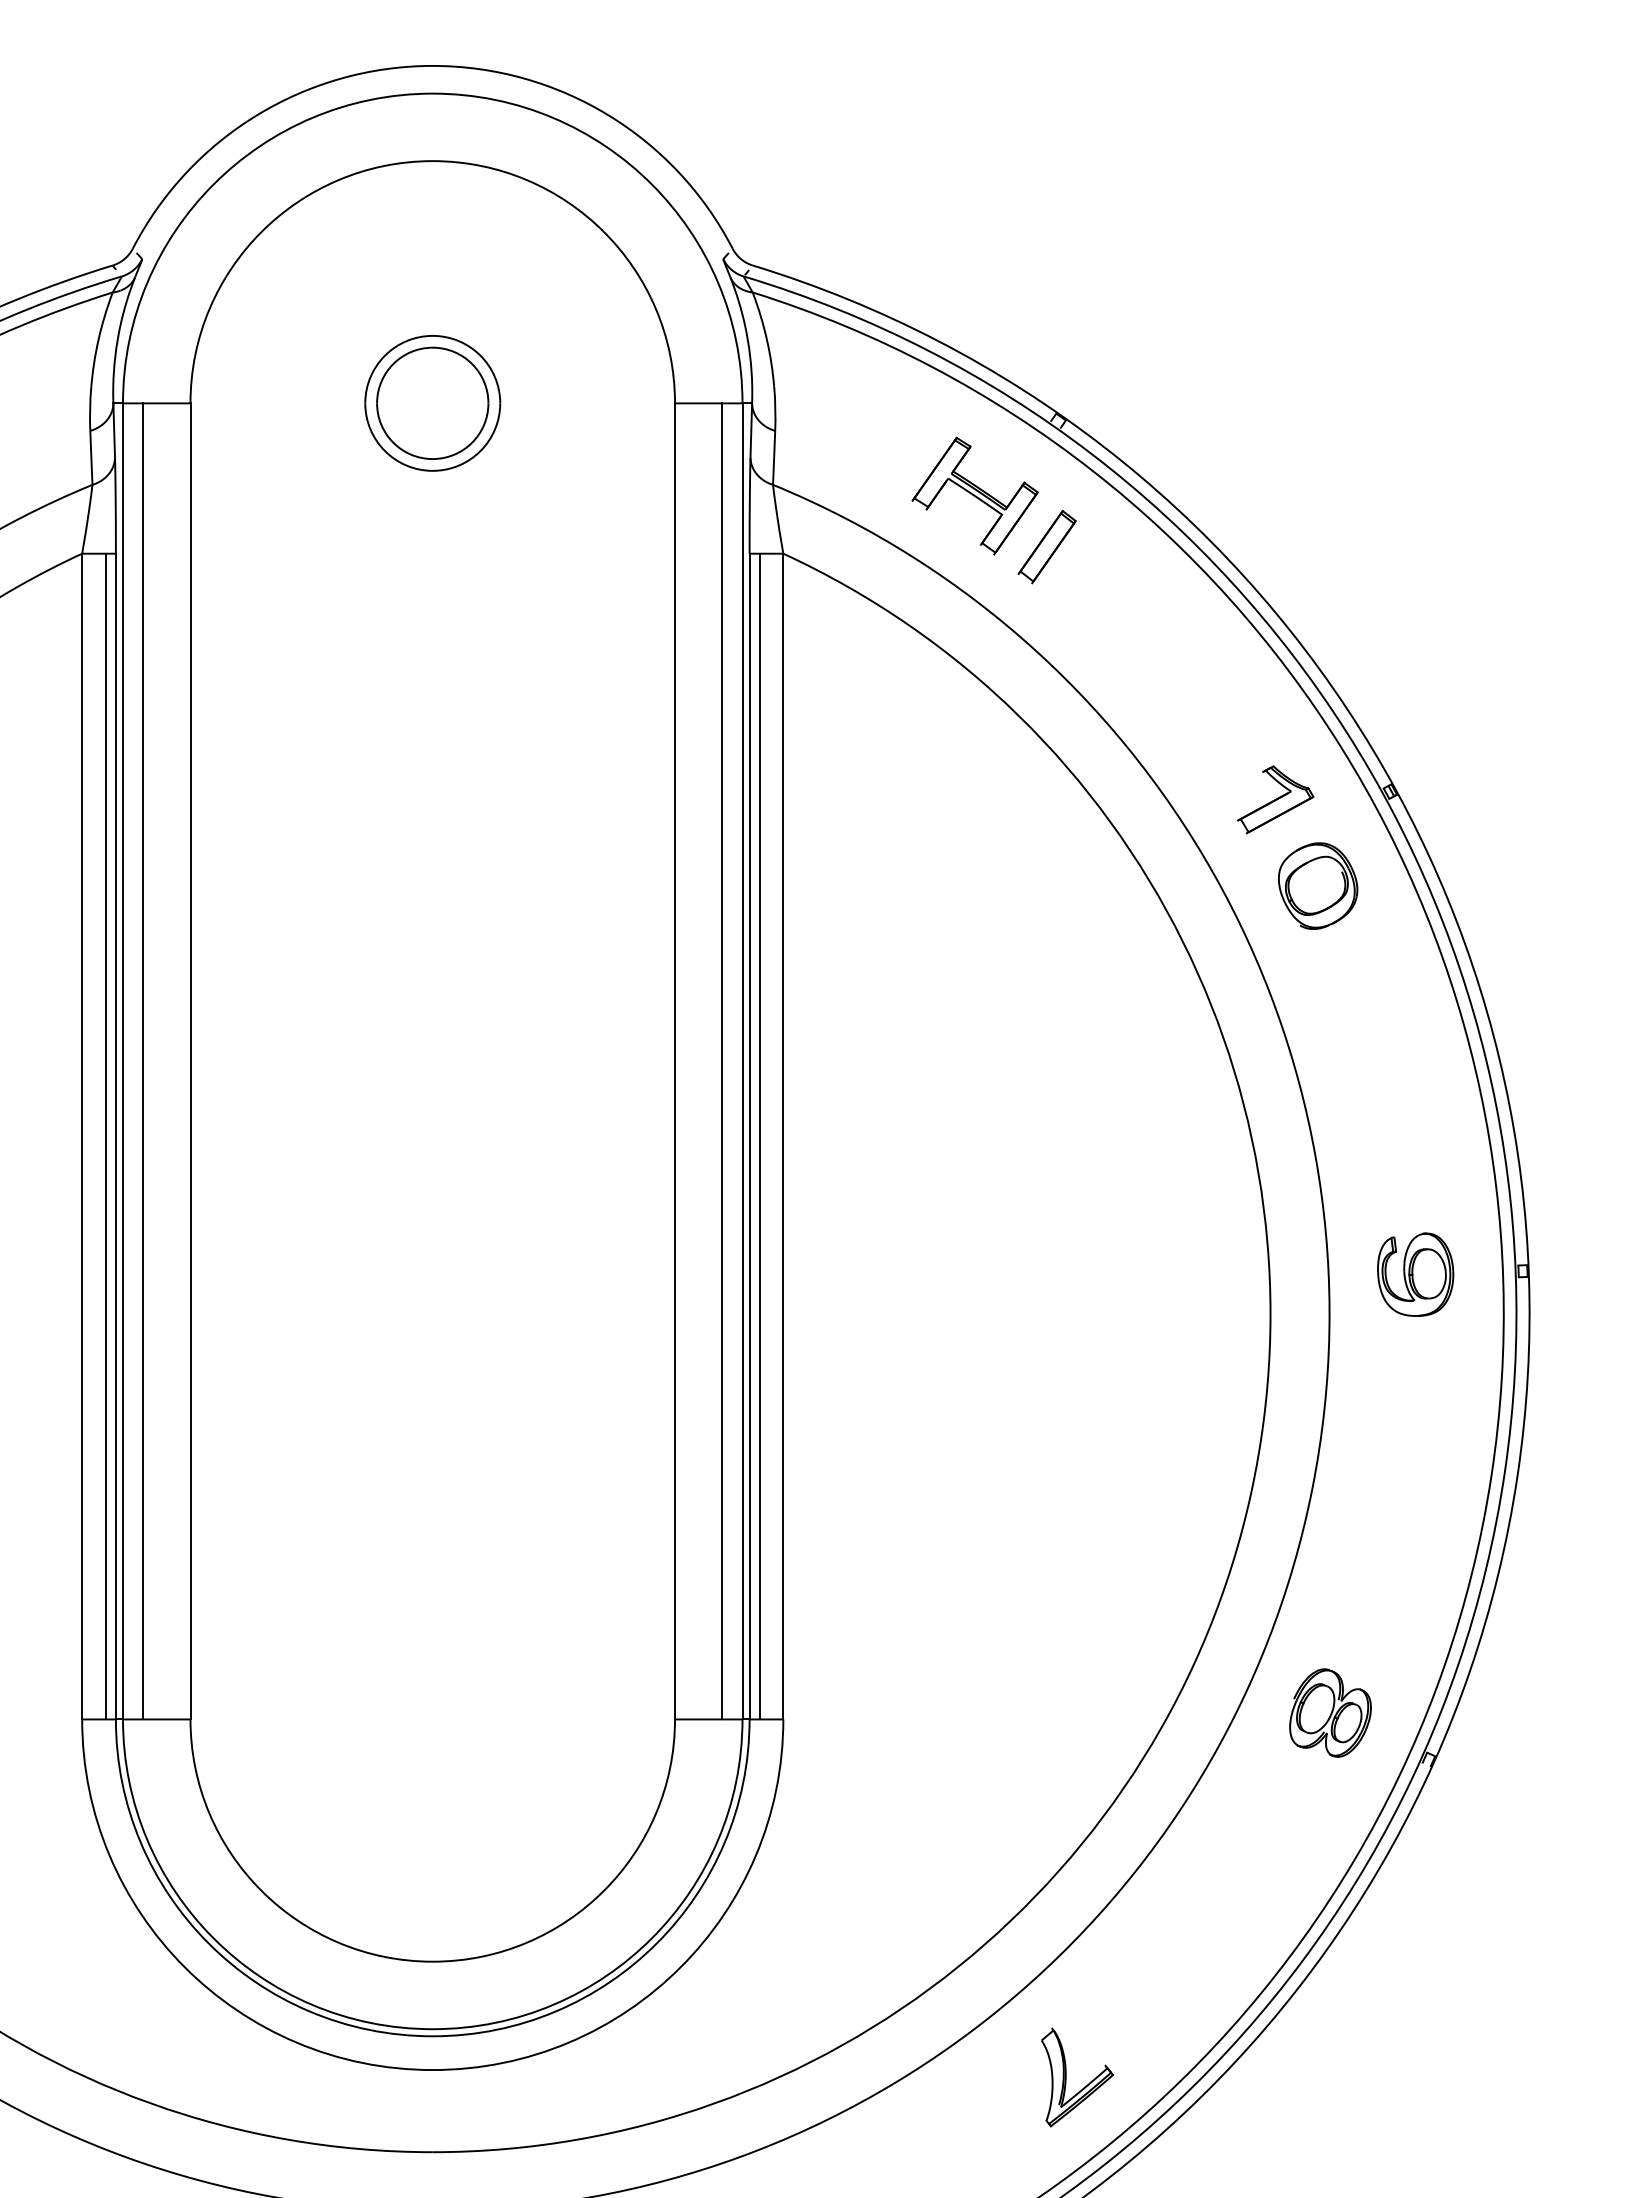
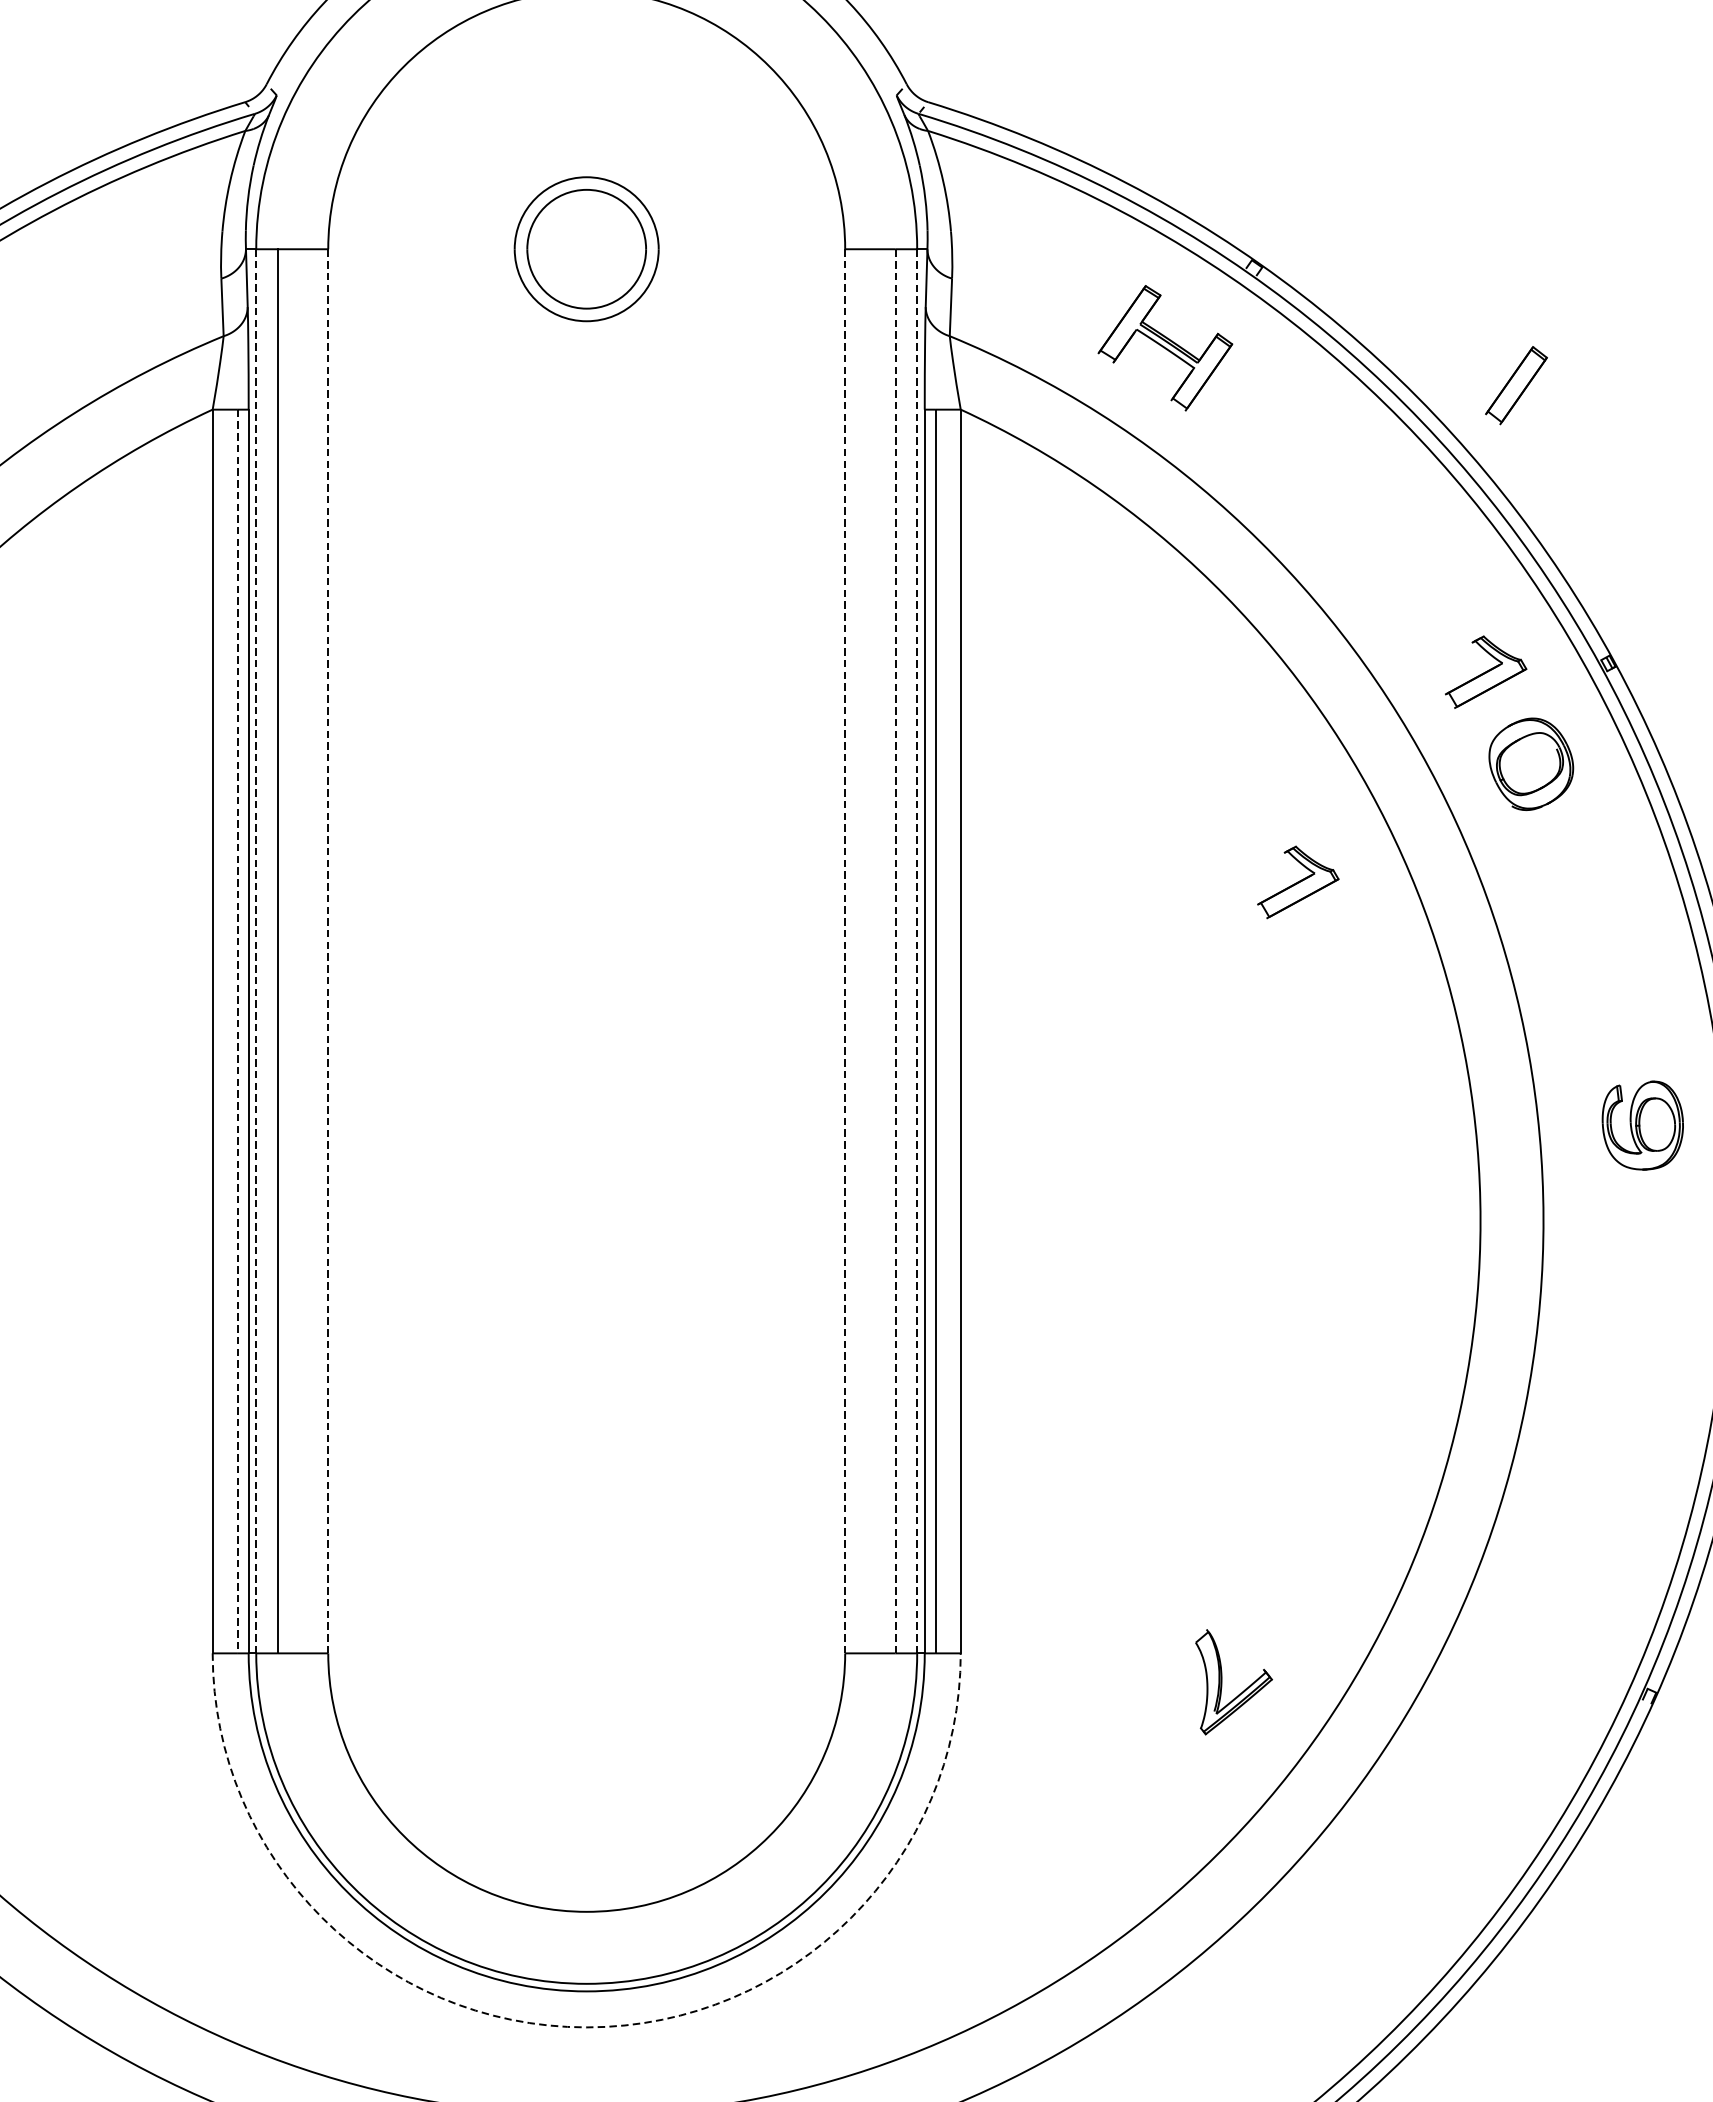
part: (1046, 547) -> (1515, 385), moved
part: (1099, 996) -> (1298, 882), added
line: (190, 1060) -> (328, 950), solid -> dashed
line: (722, 1060) -> (895, 950), solid -> dashed
line: (742, 1060) -> (917, 950), solid -> dashed
line: (123, 1061) -> (256, 951), solid -> dashed
line: (675, 1061) -> (845, 951), solid -> dashed
line: (105, 1136) -> (237, 1031), solid -> dashed
part: (1415, 1274) -> (1642, 1125), moved
part: (1330, 1712) -> (1544, 1645), removed
arc: (432, 2070) -> (586, 2027), solid -> dashed
part: (1066, 2077) -> (1222, 1682), moved

